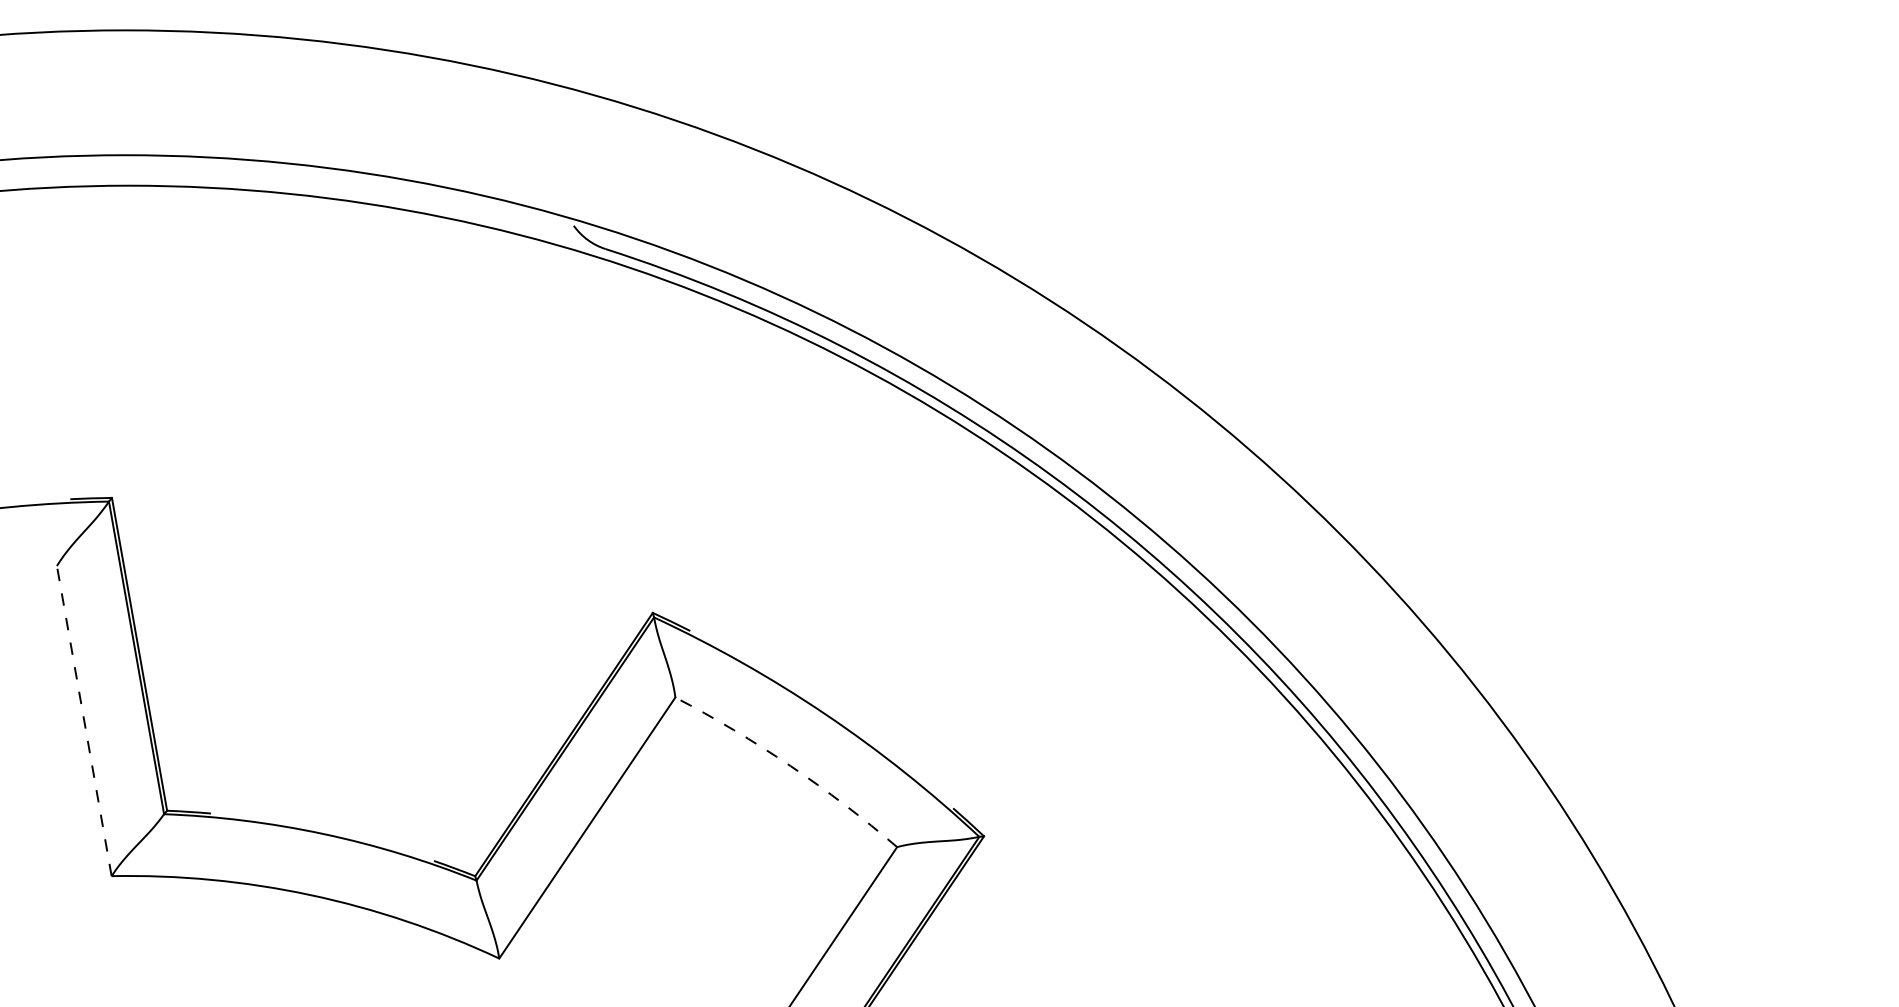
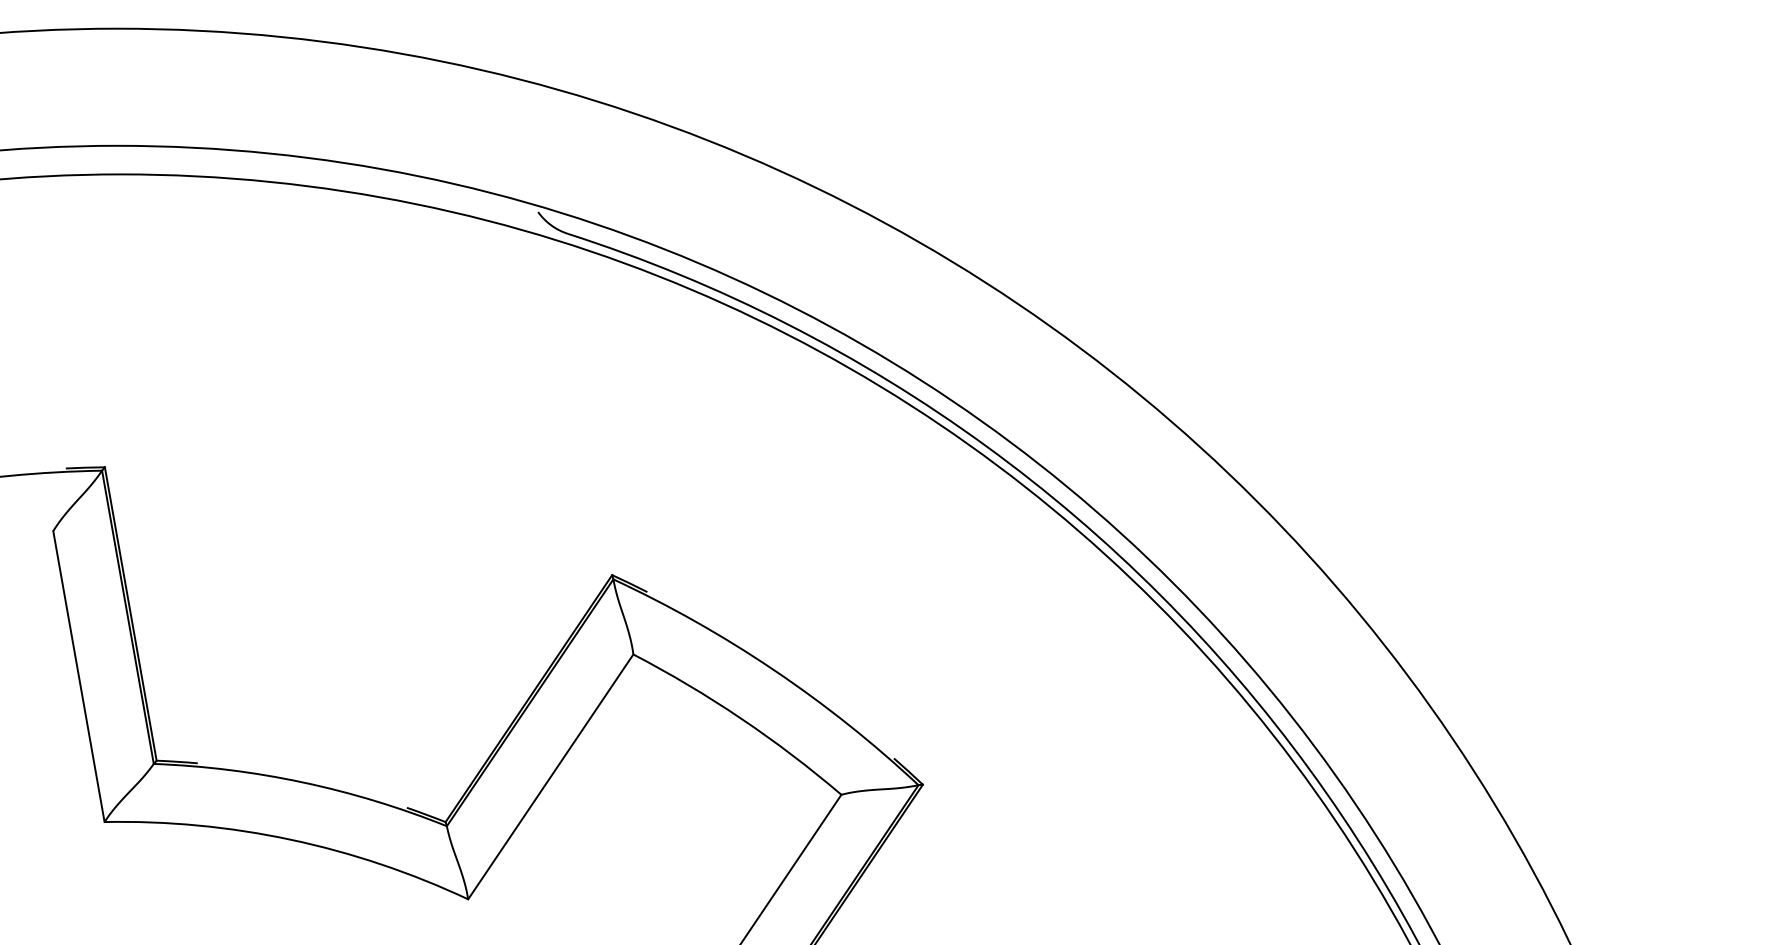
line: (84, 720) -> (79, 676), dashed -> solid
arc: (790, 766) -> (741, 719), dashed -> solid

